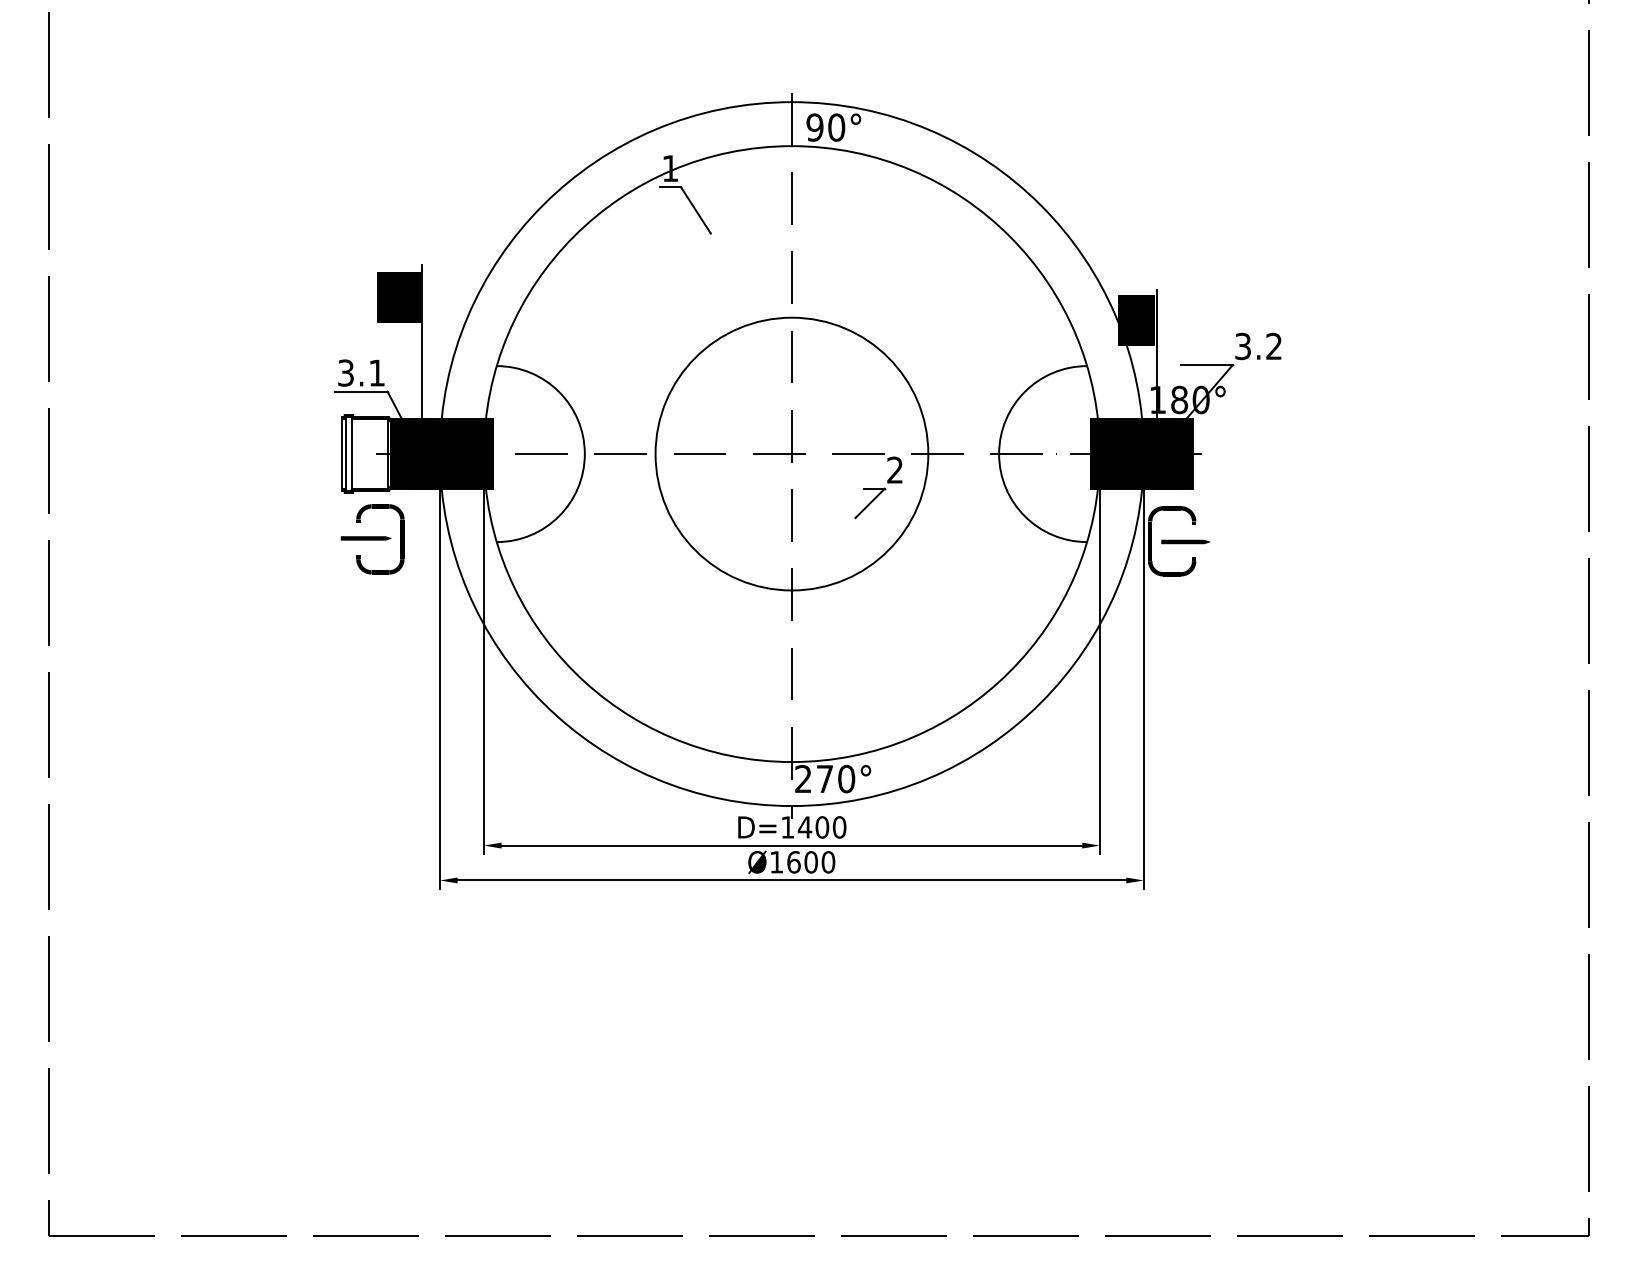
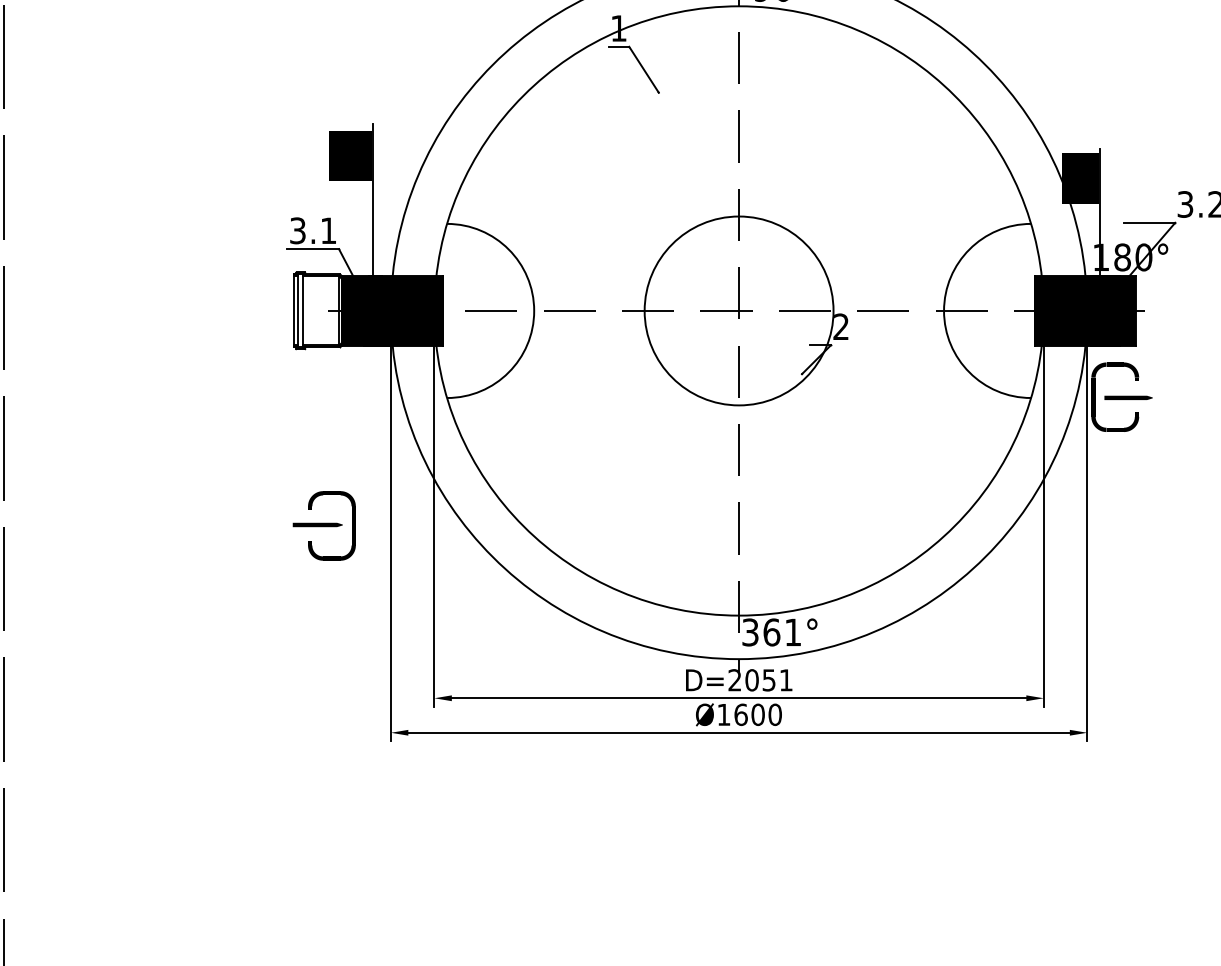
circle: (791, 453) -> (738, 310), size x0.7
part: (372, 539) -> (324, 526), moved
text: (825, 778) -> (772, 631), 270° -> 361°
text: (813, 827) -> (760, 680), D=1400 -> D=2051

